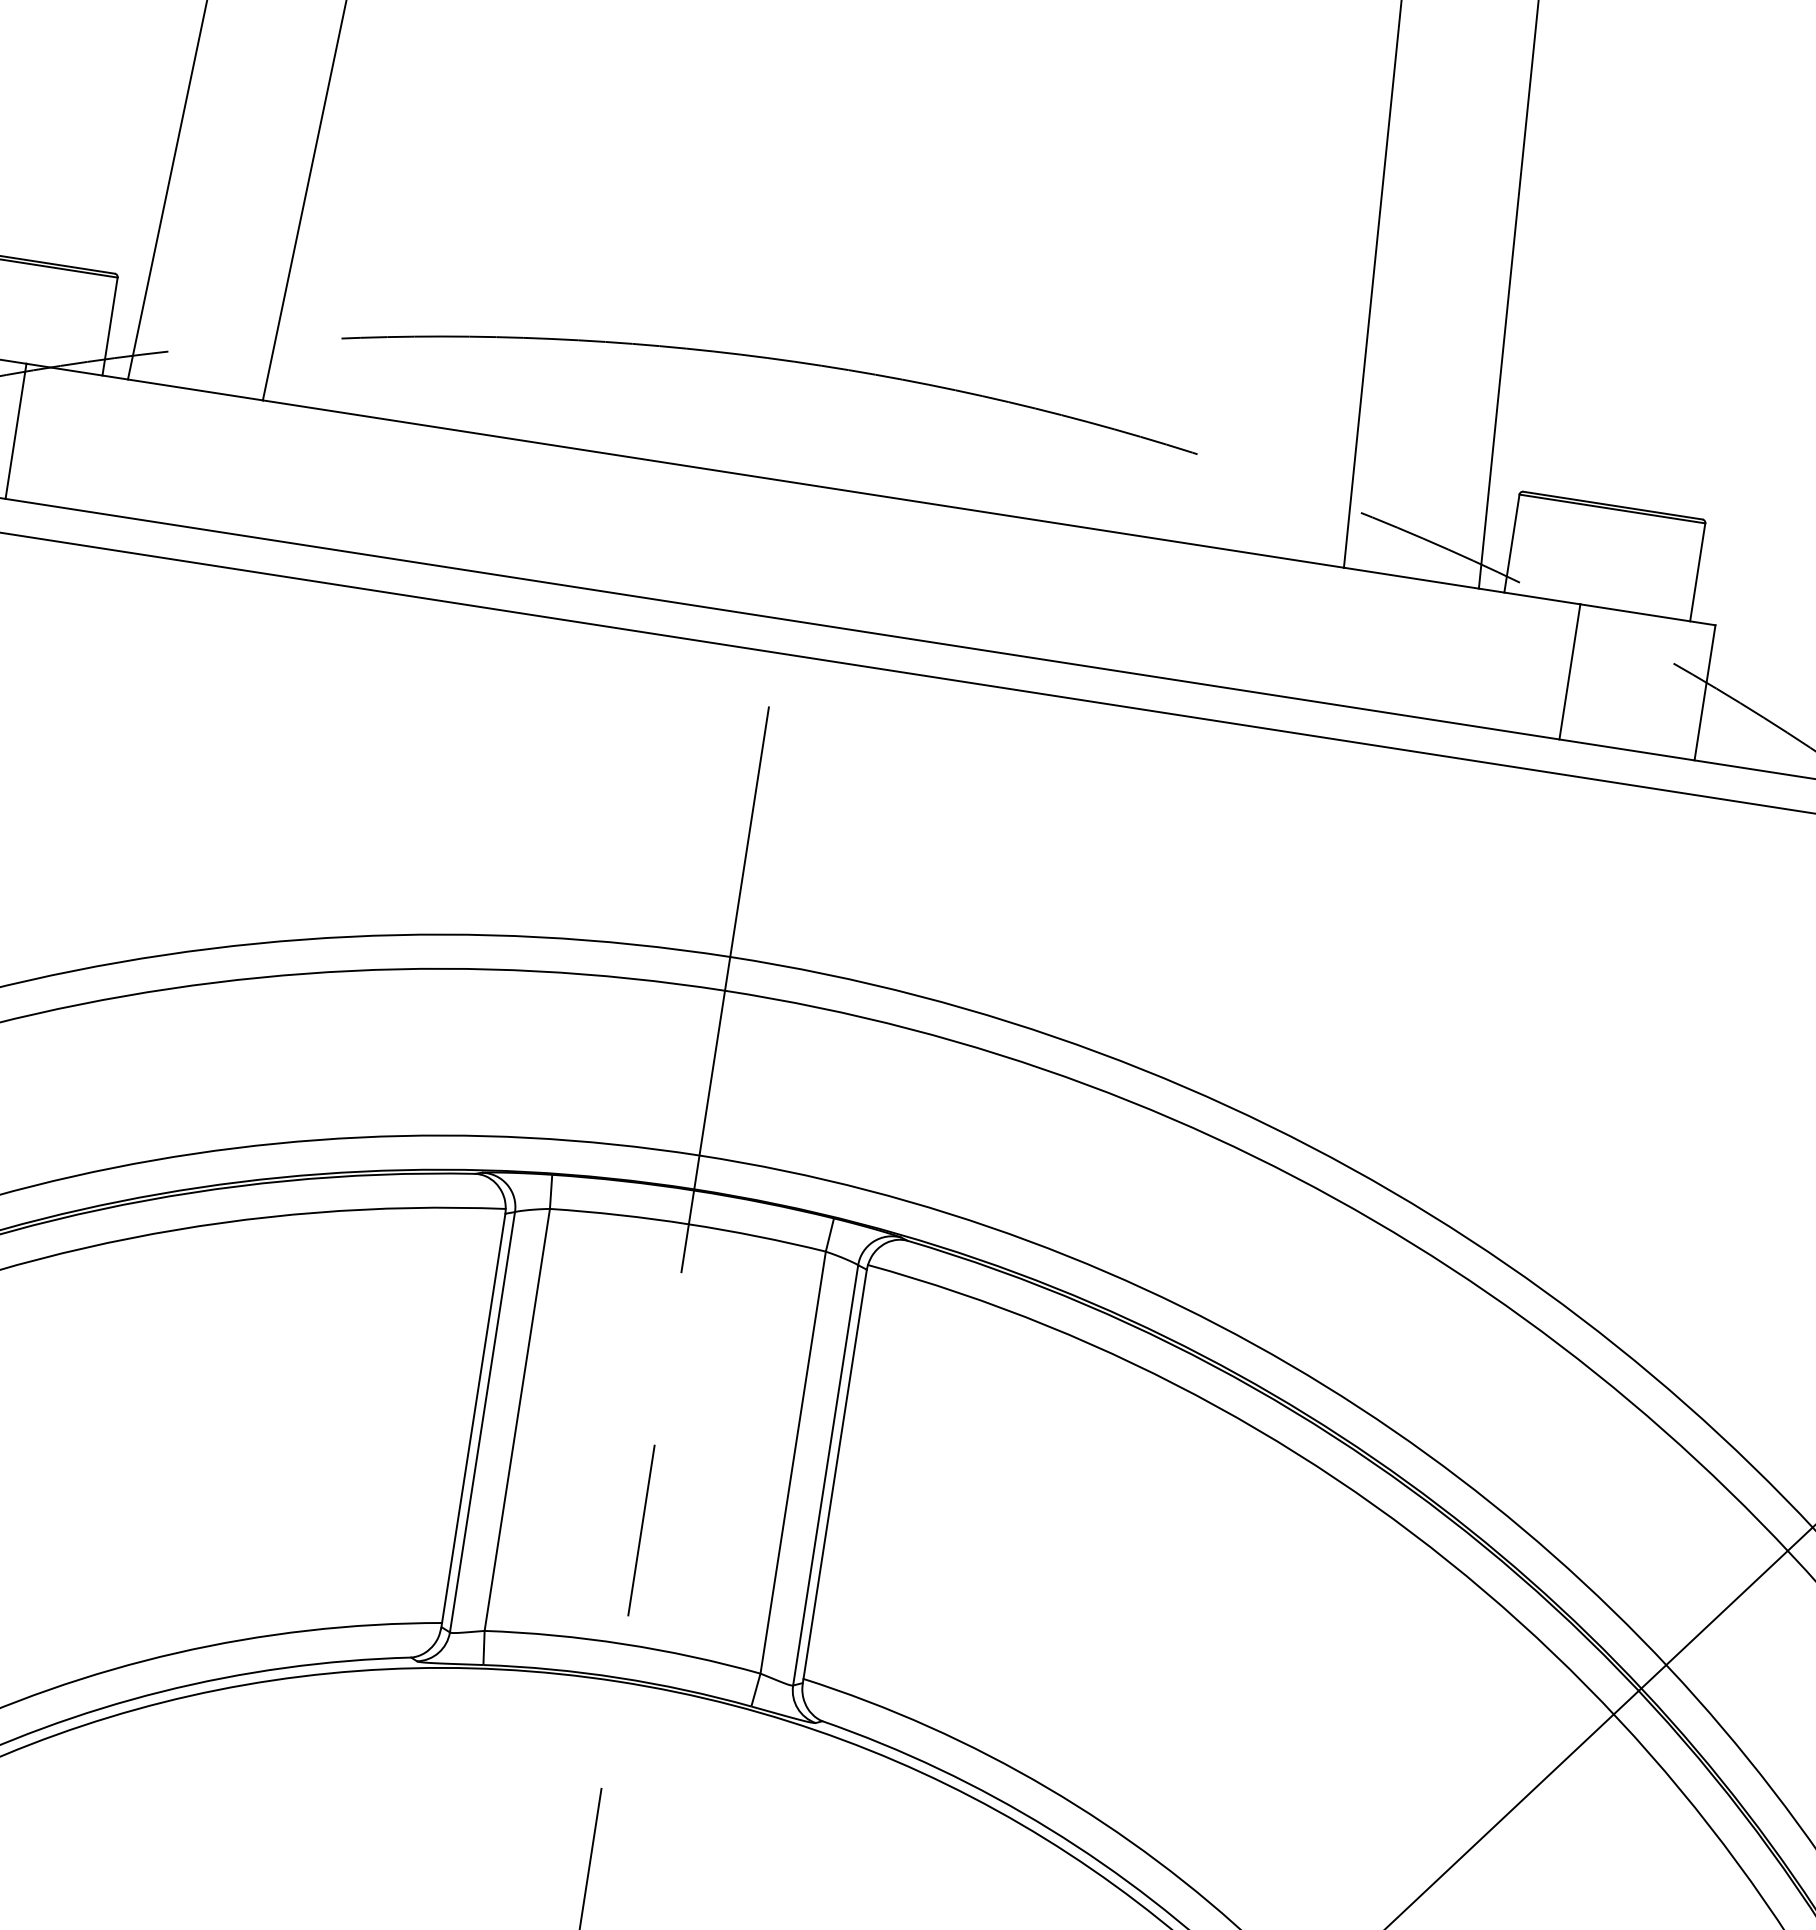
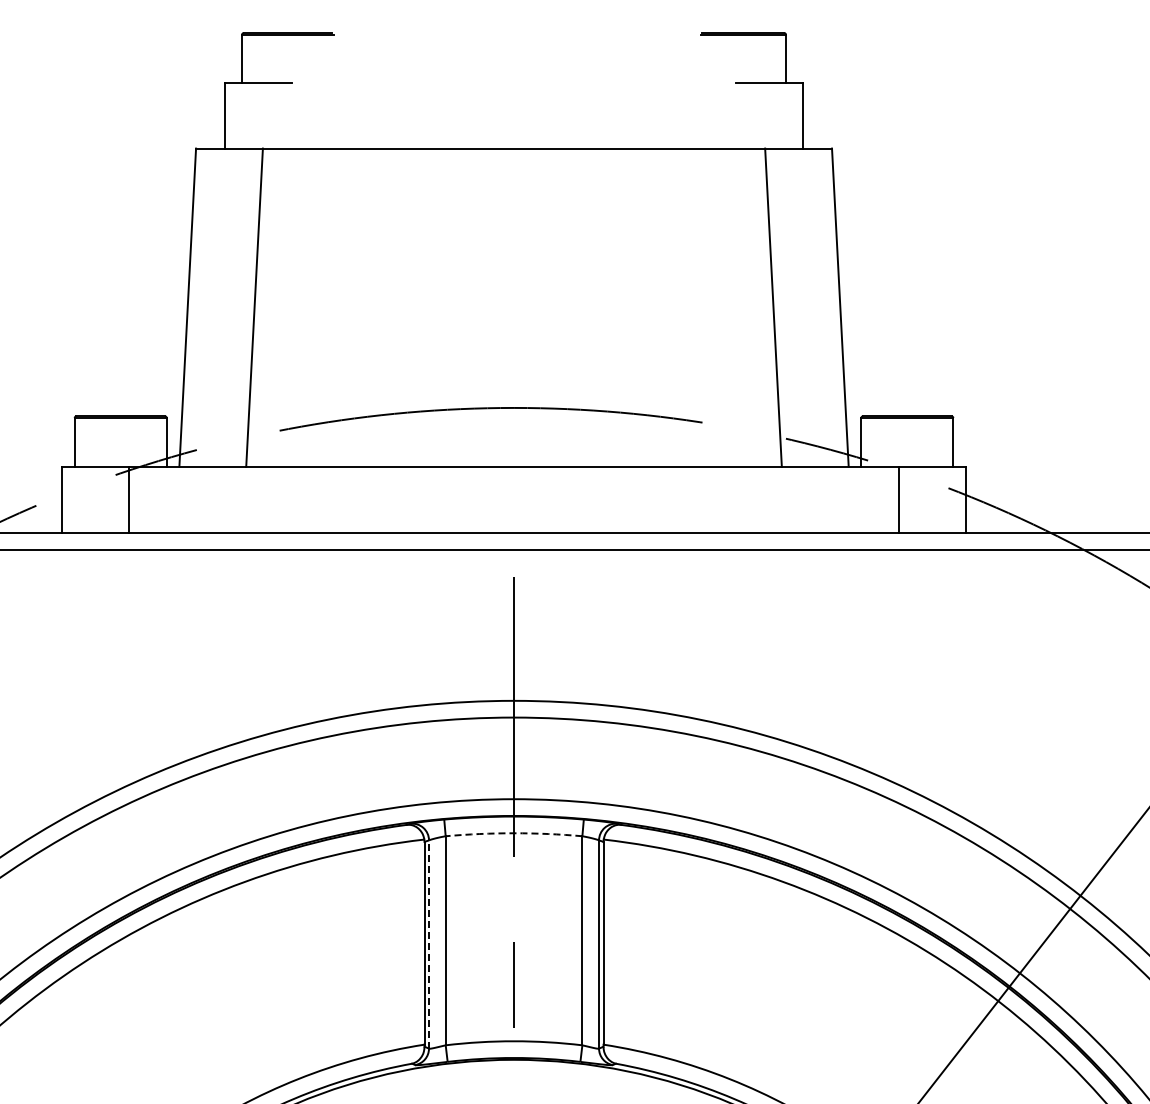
arc: (689, 1224) -> (514, 833), solid -> dashed
line: (483, 1422) -> (429, 944), solid -> dashed

